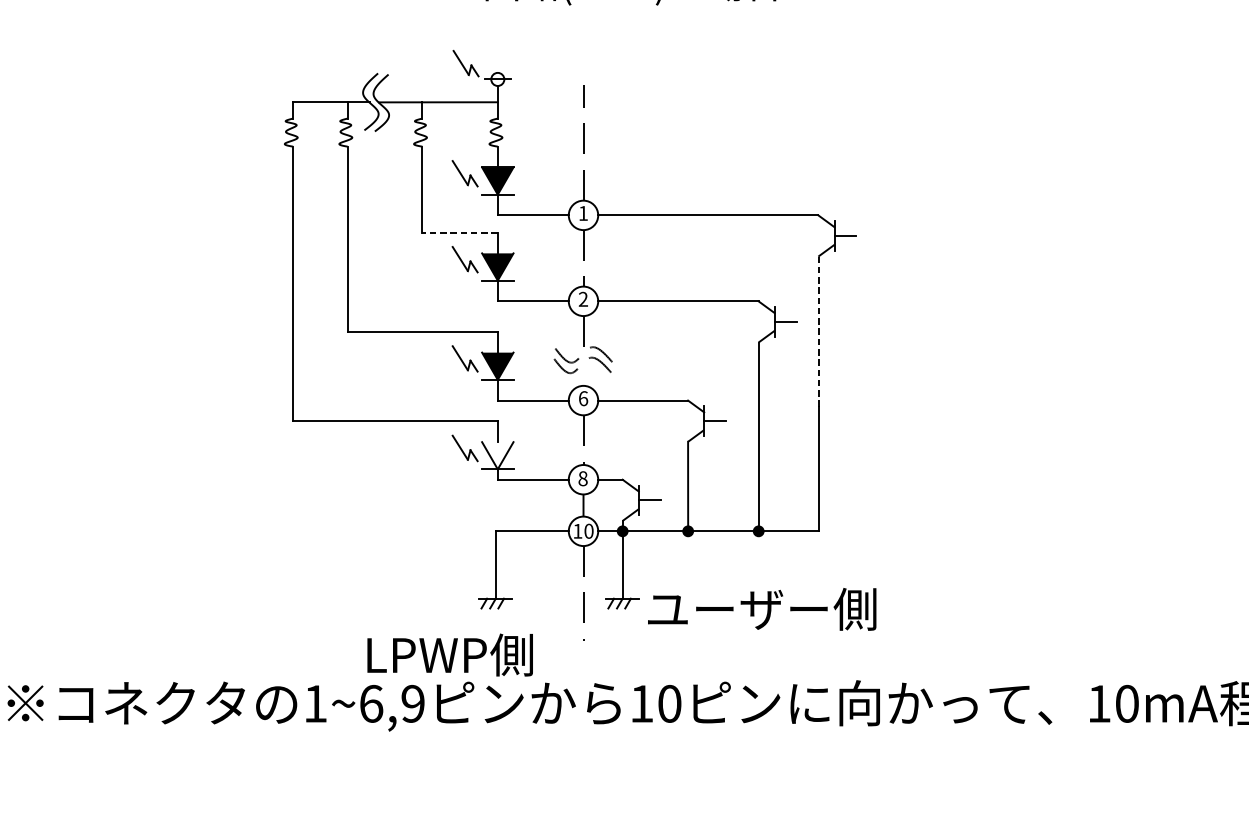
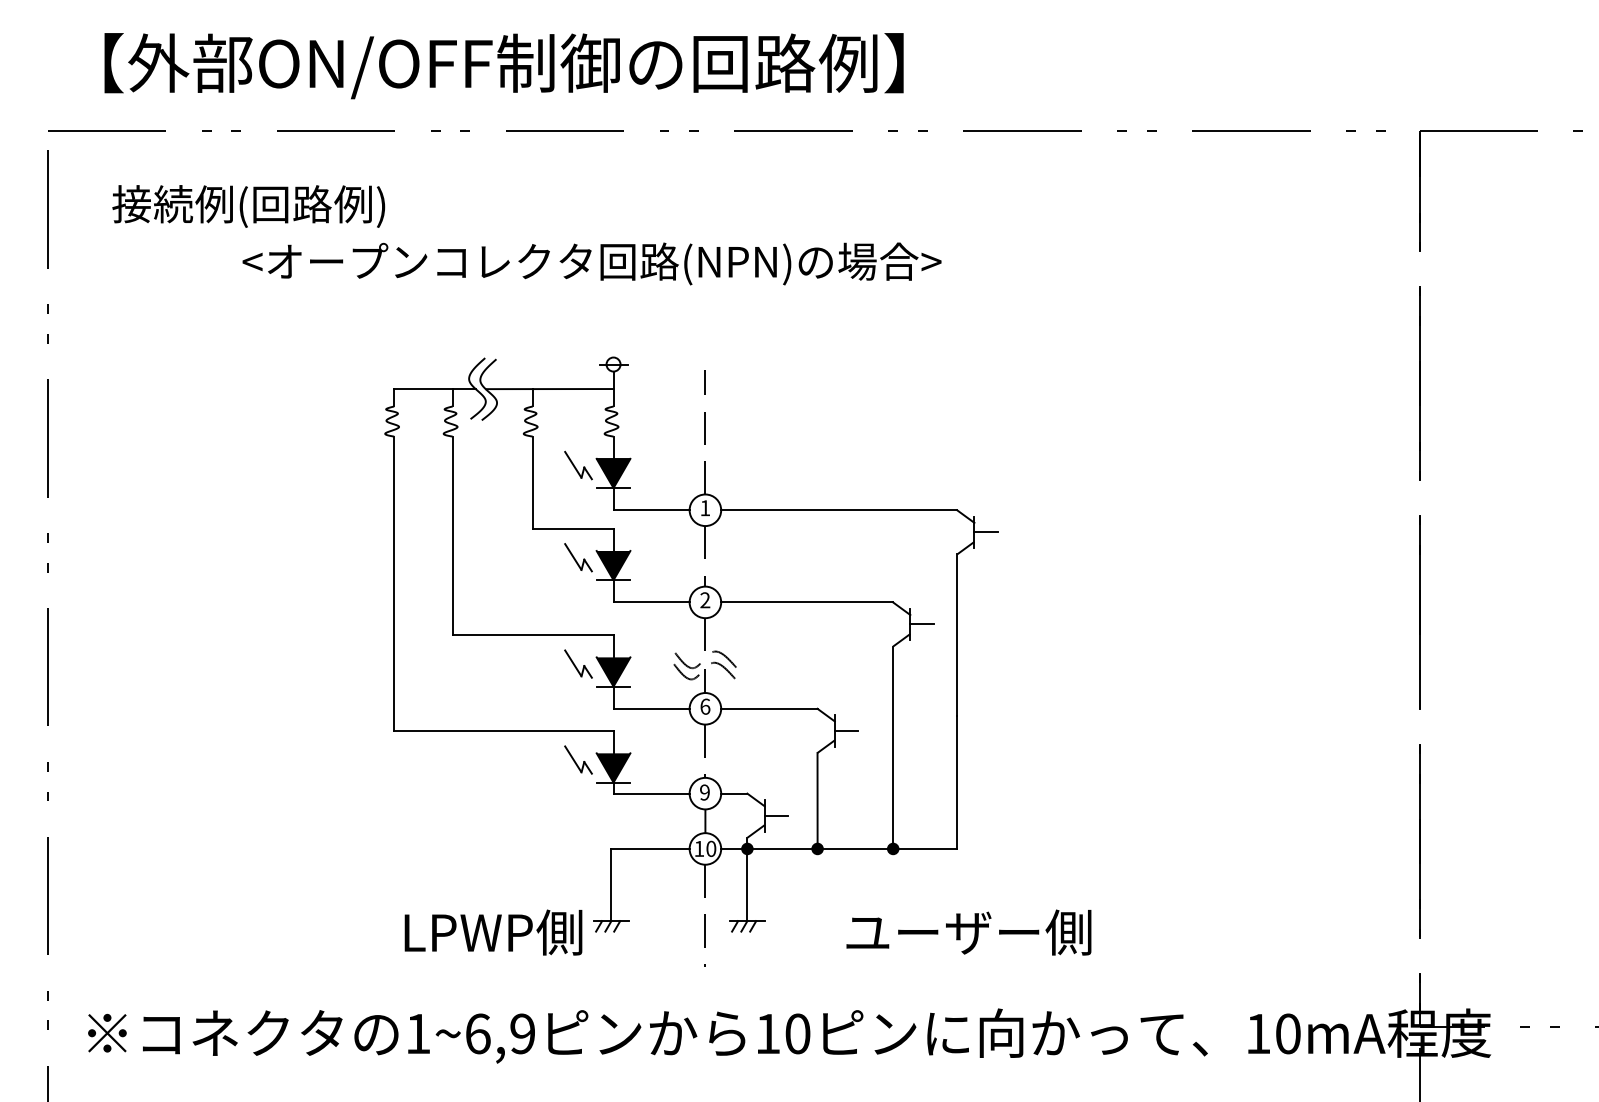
part: (466, 63) -> (579, 347), removed
line: (459, 232) -> (572, 528), dashed -> solid
line: (818, 332) -> (957, 635), dashed -> solid
line: (583, 374) -> (705, 680), added
fill: (497, 455) -> (613, 767), added
text: (582, 478) -> (704, 792), 8 -> 9
text: (761, 609) -> (968, 932), moved
text: (450, 654) -> (493, 932), moved

